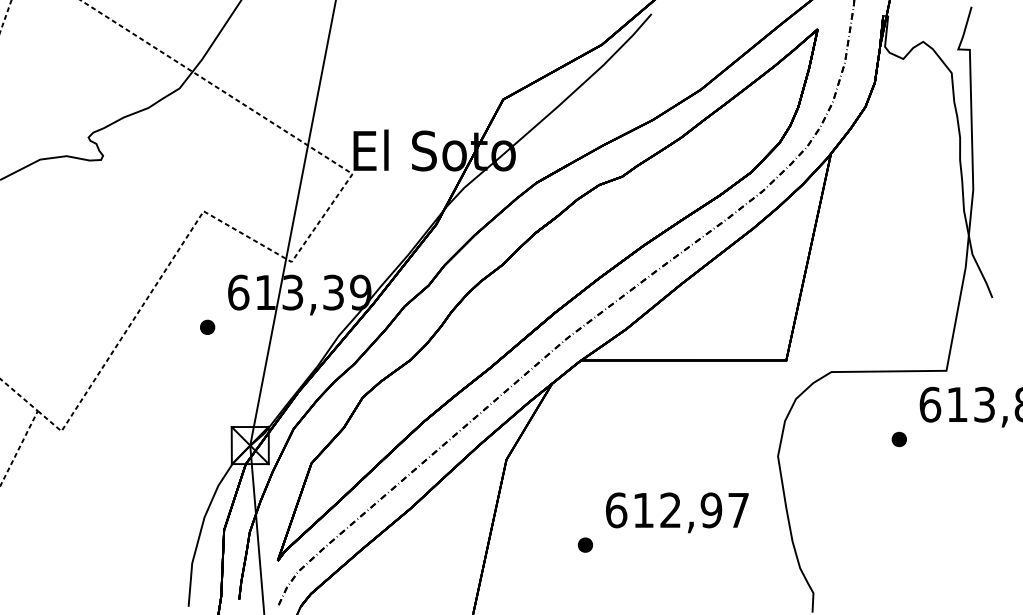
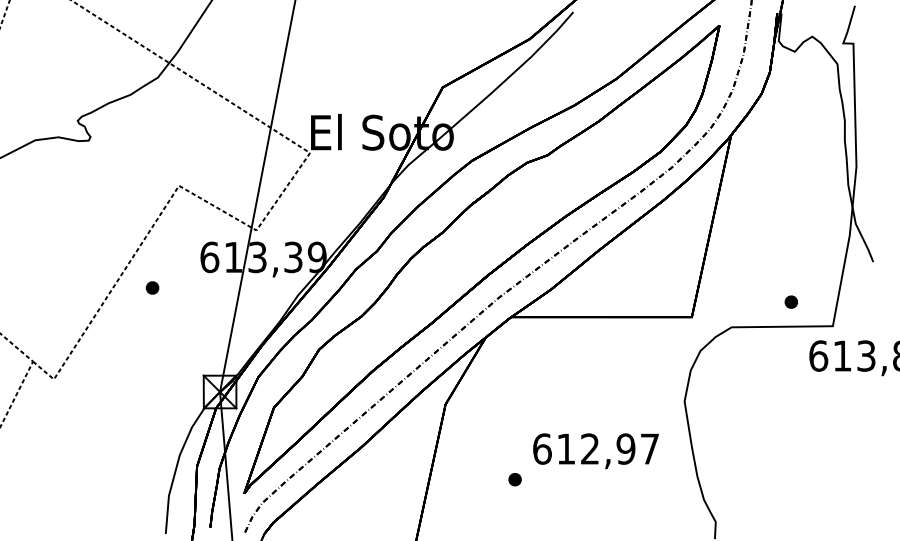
part: (207, 326) -> (152, 287), moved
part: (898, 438) -> (790, 301), moved

